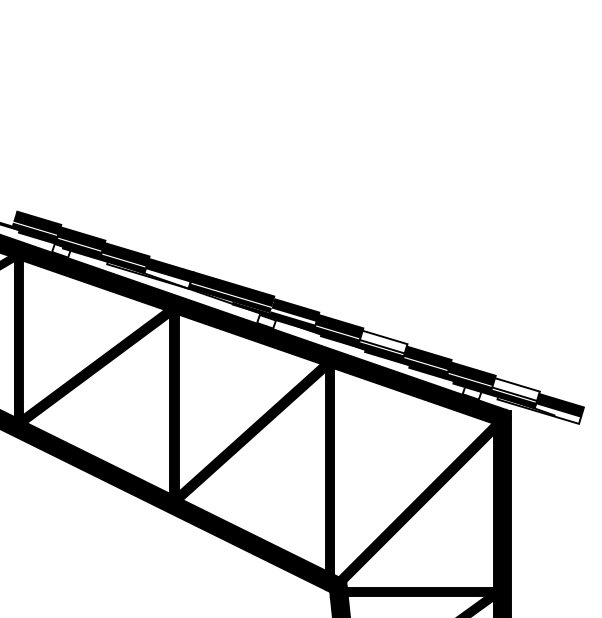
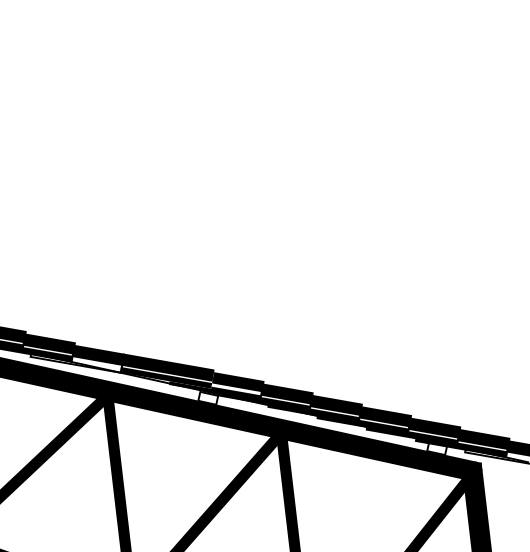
fill: (383, 341) -> (335, 404), added
fill: (515, 389) -> (483, 439), added

